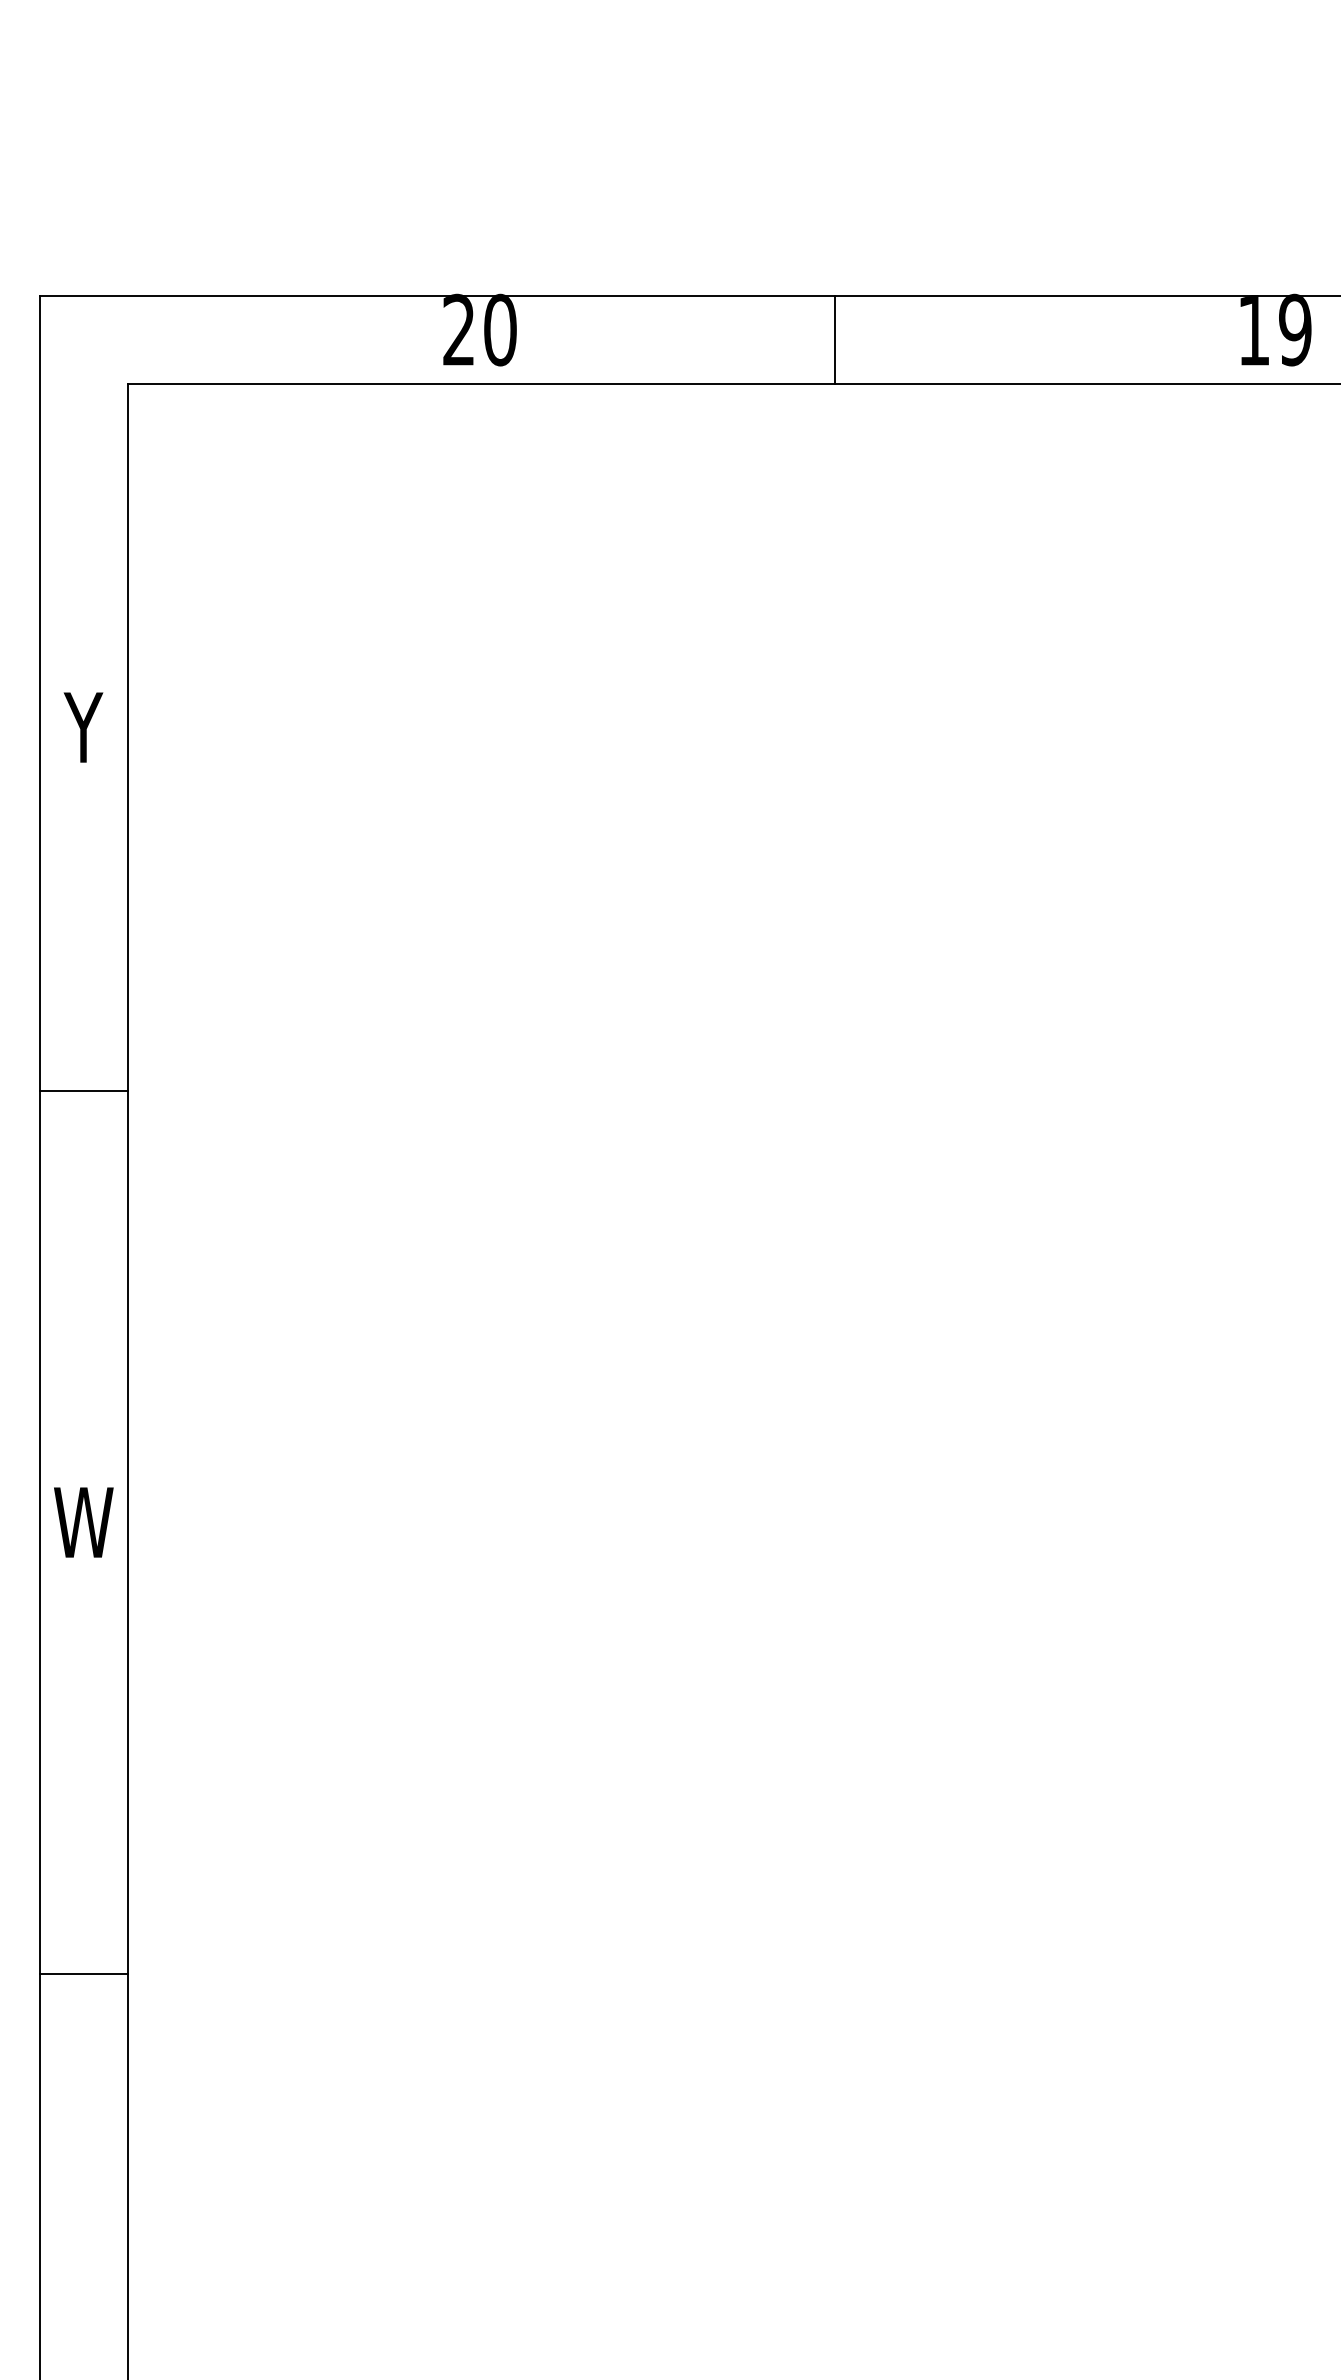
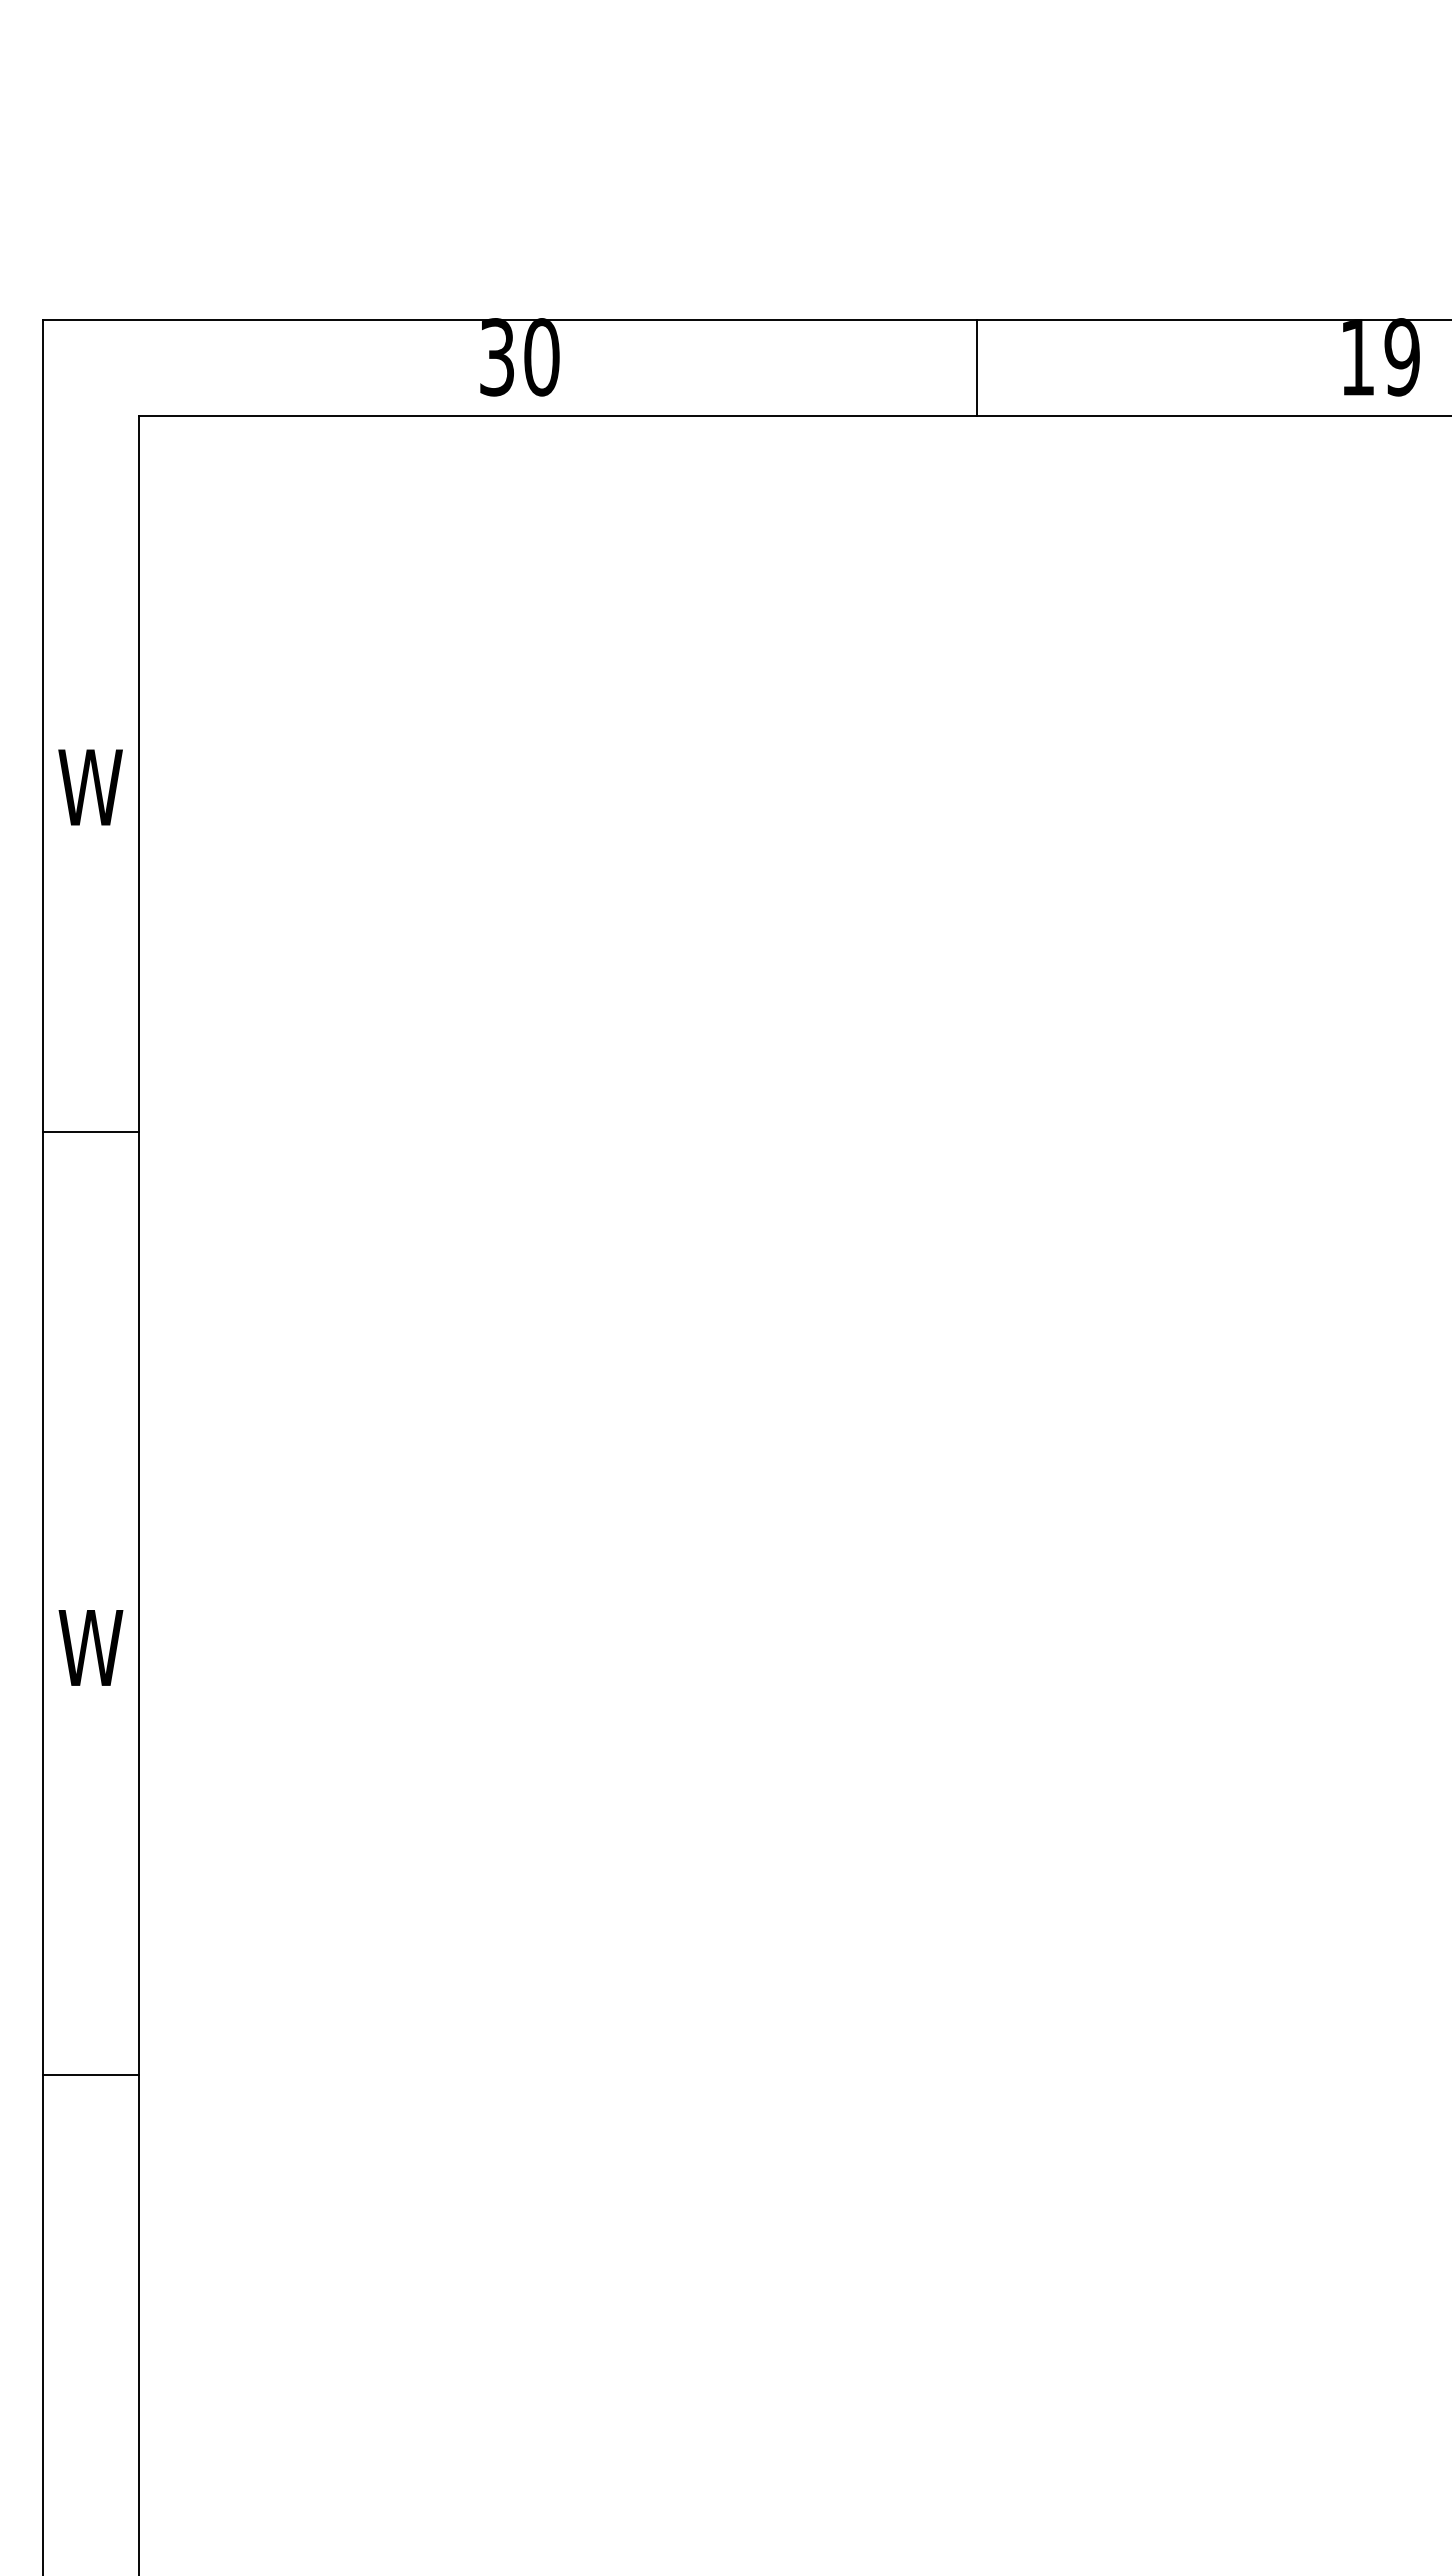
text: (458, 330) -> (496, 357), 20 -> 30
line: (834, 340) -> (976, 368), moved
text: (83, 727) -> (90, 787), Y -> W
line: (83, 1090) -> (90, 1131), moved
line: (83, 1973) -> (90, 2074), moved

